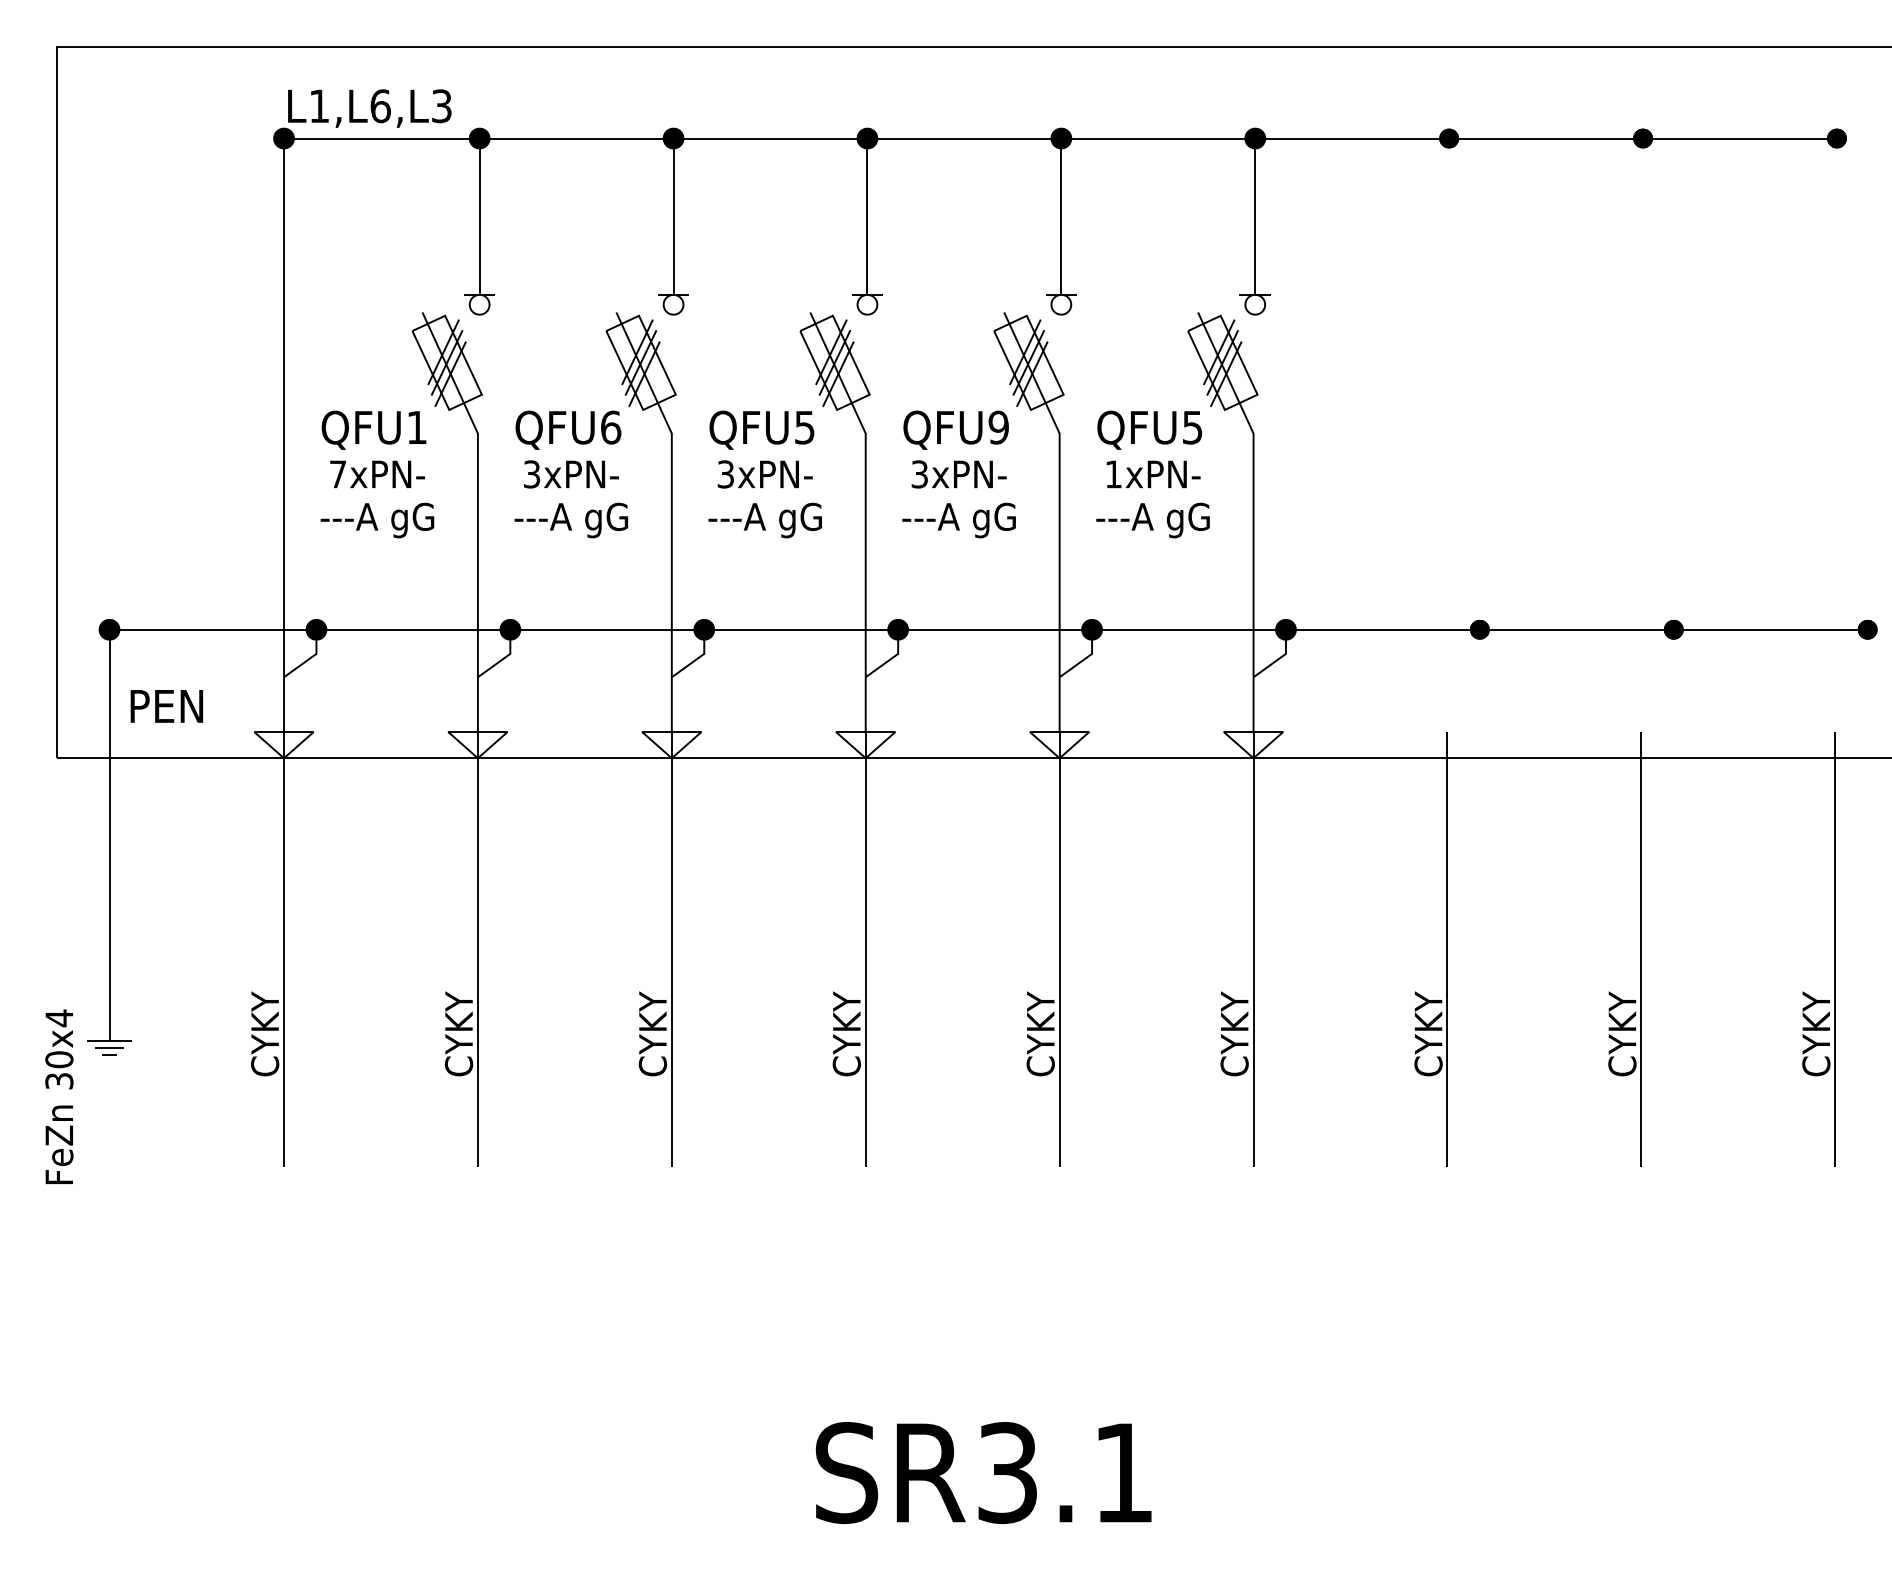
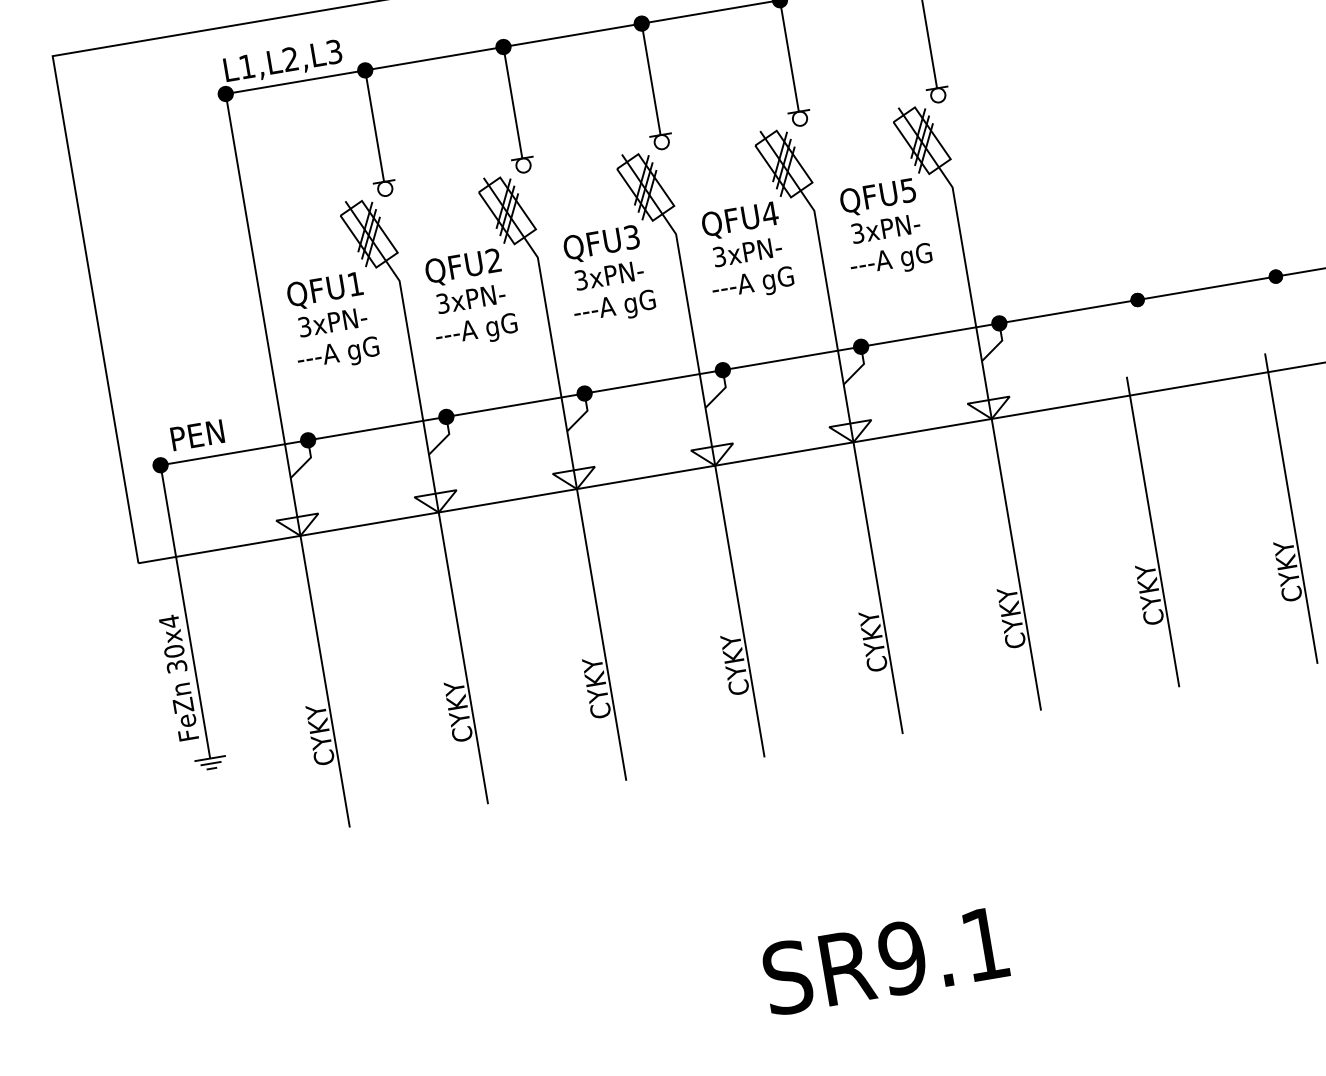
text: (380, 106) -> (290, 59), L1,L6,L3 -> L1,L2,L3
text: (611, 427) -> (494, 260), QFU6 -> QFU2
text: (804, 427) -> (631, 237), QFU5 -> QFU3
text: (998, 427) -> (770, 213), QFU9 -> QFU4
text: (338, 474) -> (305, 326), 7xPN- -> 3xPN-
text: (1113, 474) -> (857, 233), 1xPN- -> 3xPN-
text: (166, 706) -> (197, 435), moved
text: (59, 1096) -> (178, 677), moved
text: (1007, 1472) -> (902, 957), SR3.1 -> SR9.1

